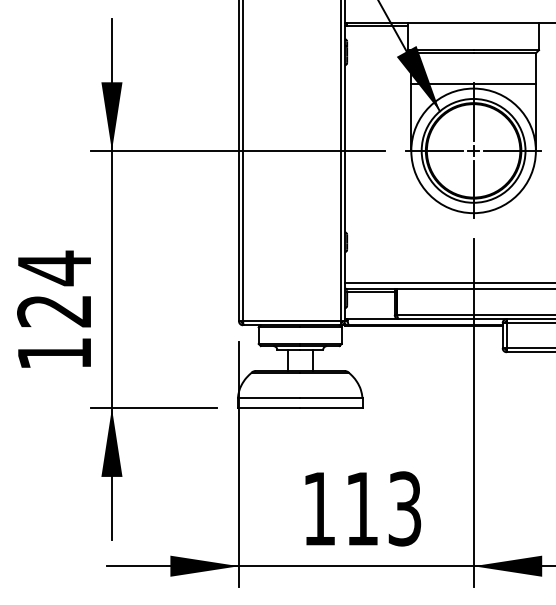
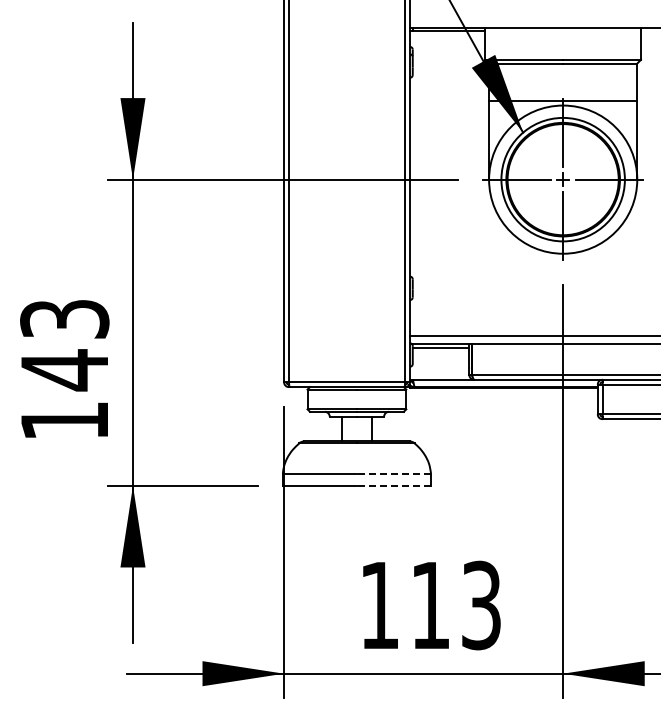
text: (54, 289) -> (64, 344), 124 -> 143
line: (330, 397) -> (393, 473), solid -> dashed
line: (330, 408) -> (393, 485), solid -> dashed

